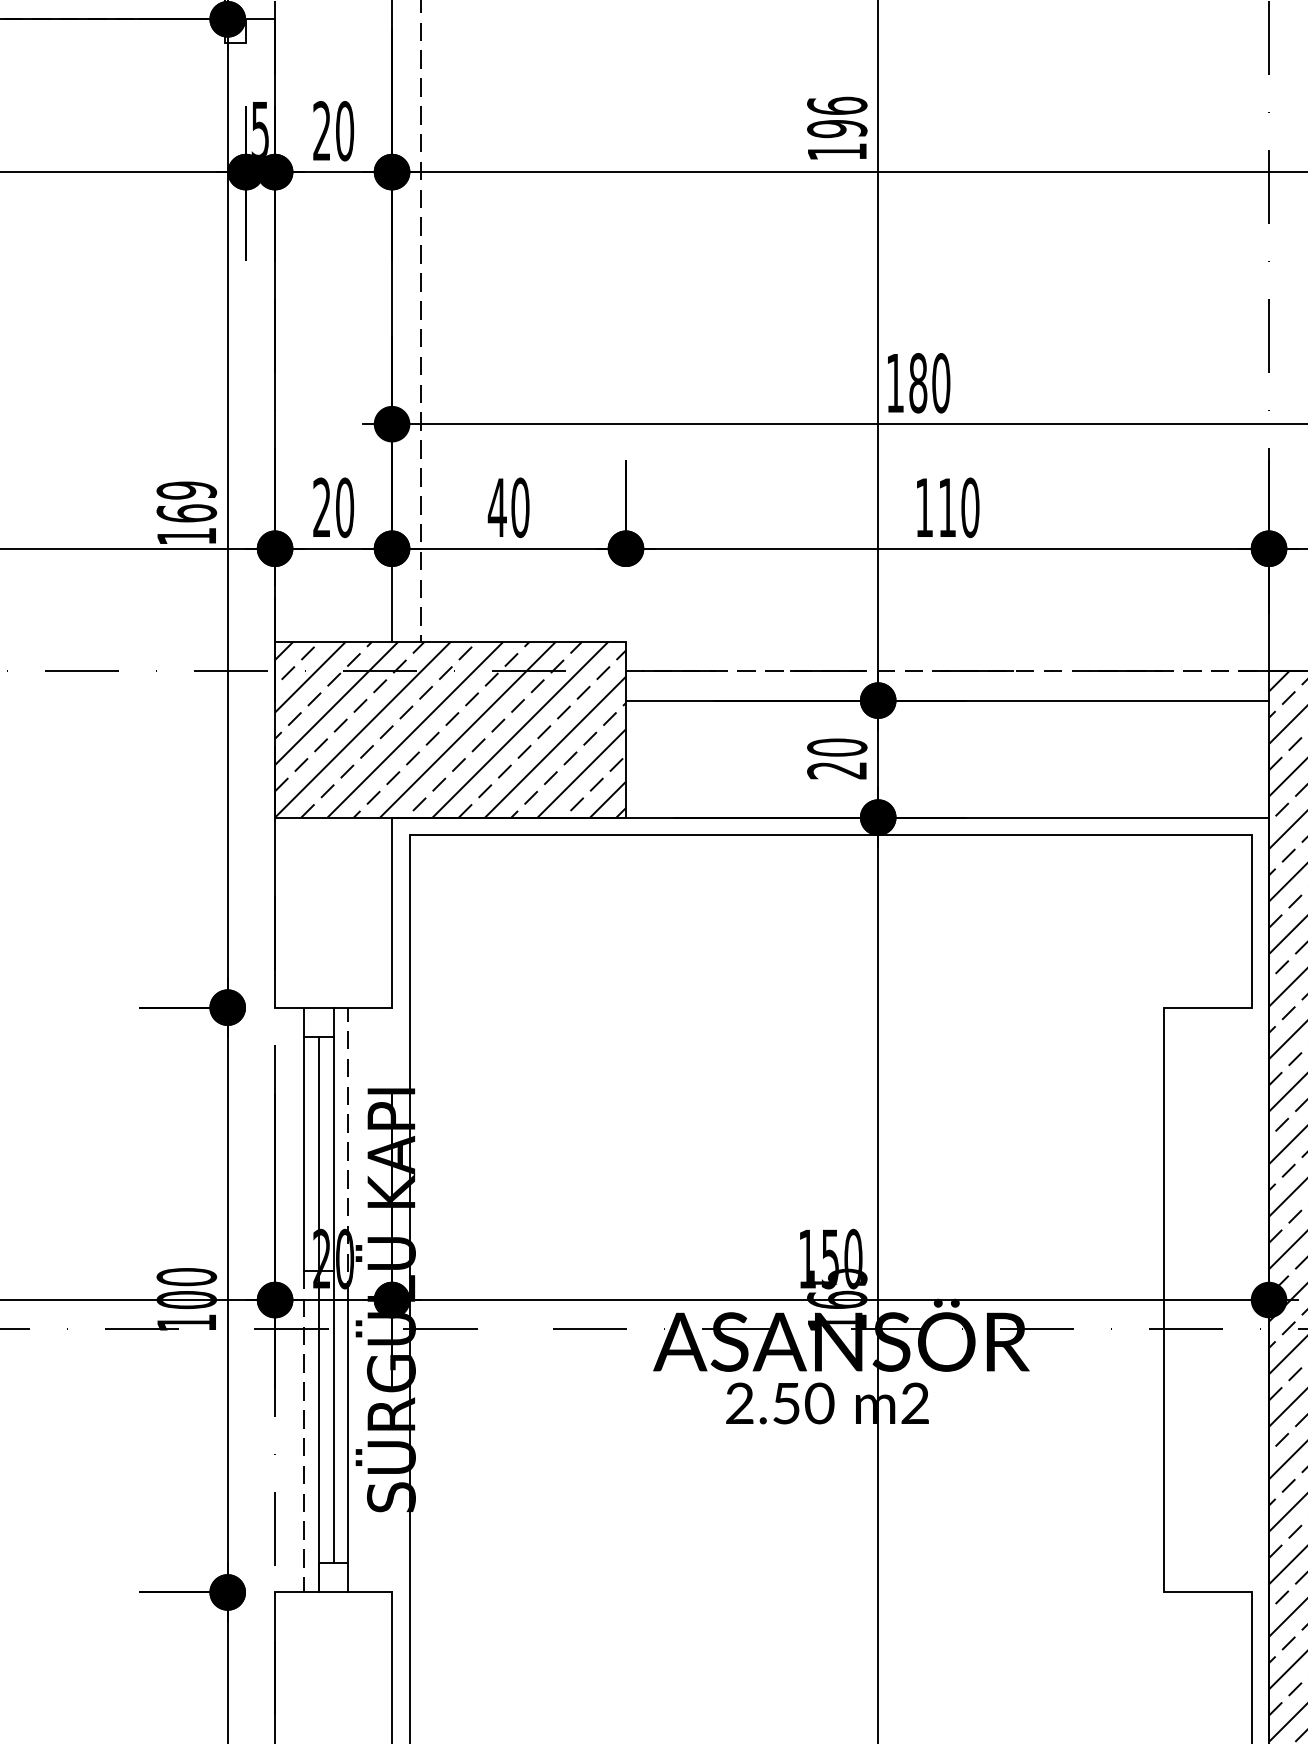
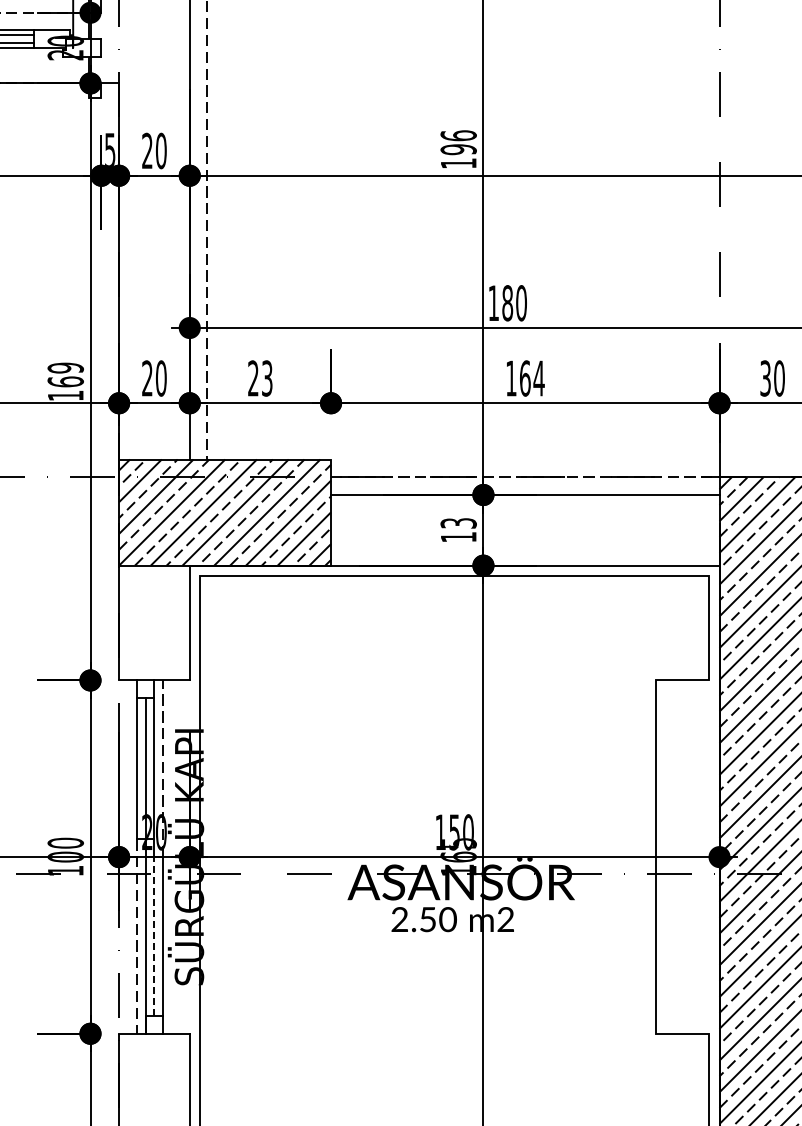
text: (507, 507) -> (259, 378), 40 -> 23
text: (959, 507) -> (532, 378), 110 -> 164
text: (836, 759) -> (458, 530), 20 -> 13
line: (333, 1431) -> (154, 936), solid -> dashed

